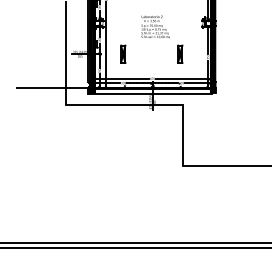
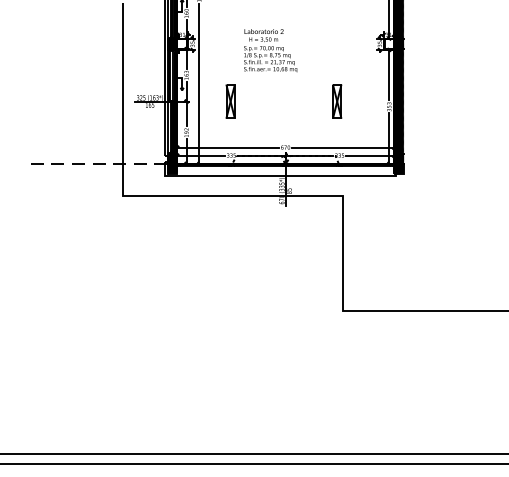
text: (155, 26) -> (270, 49), moved
line: (52, 87) -> (98, 163), solid -> dashed

